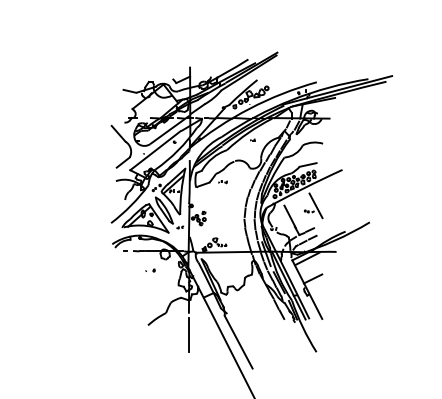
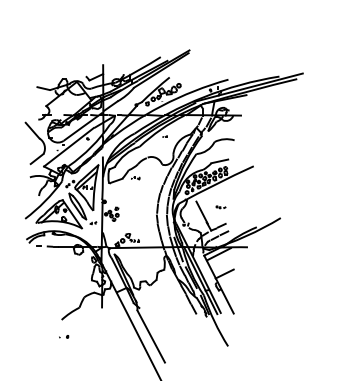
line: (315, 205) -> (227, 201), removed
part: (150, 270) -> (64, 336), moved
line: (188, 334) -> (101, 328), removed

